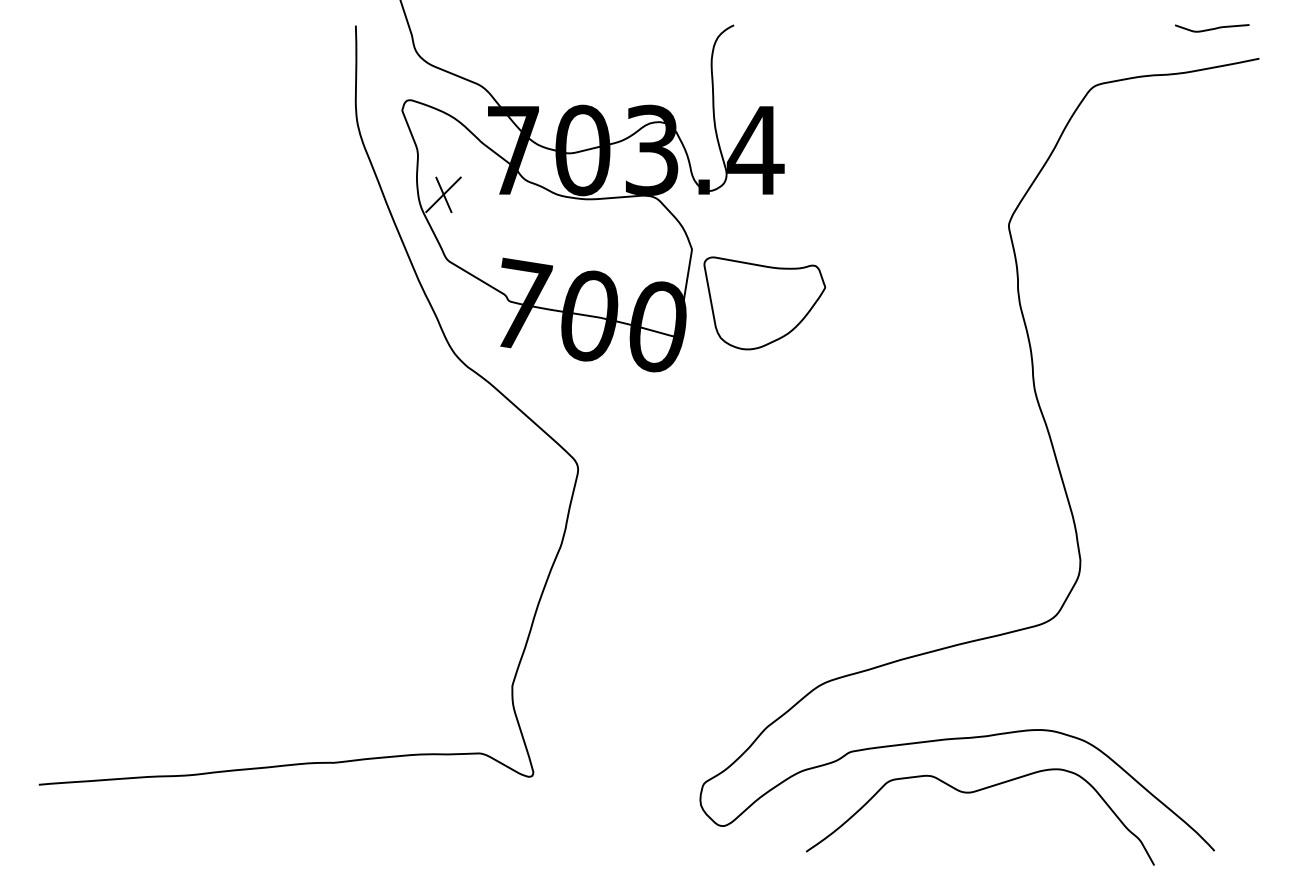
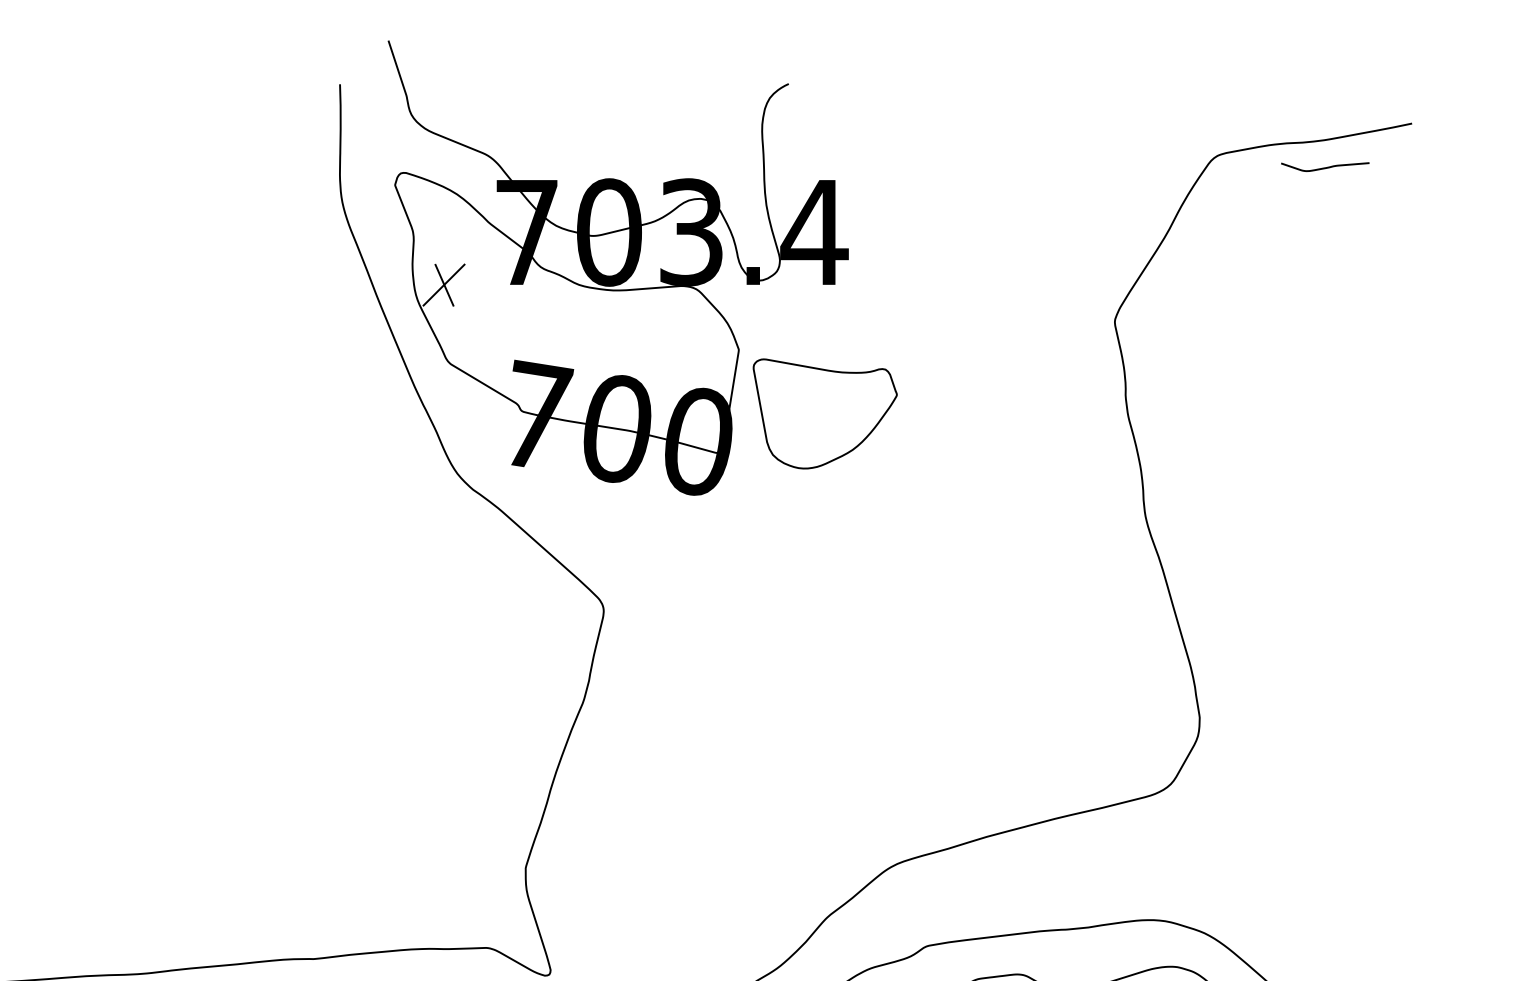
curve: (1212, 28) -> (1325, 167), moved

